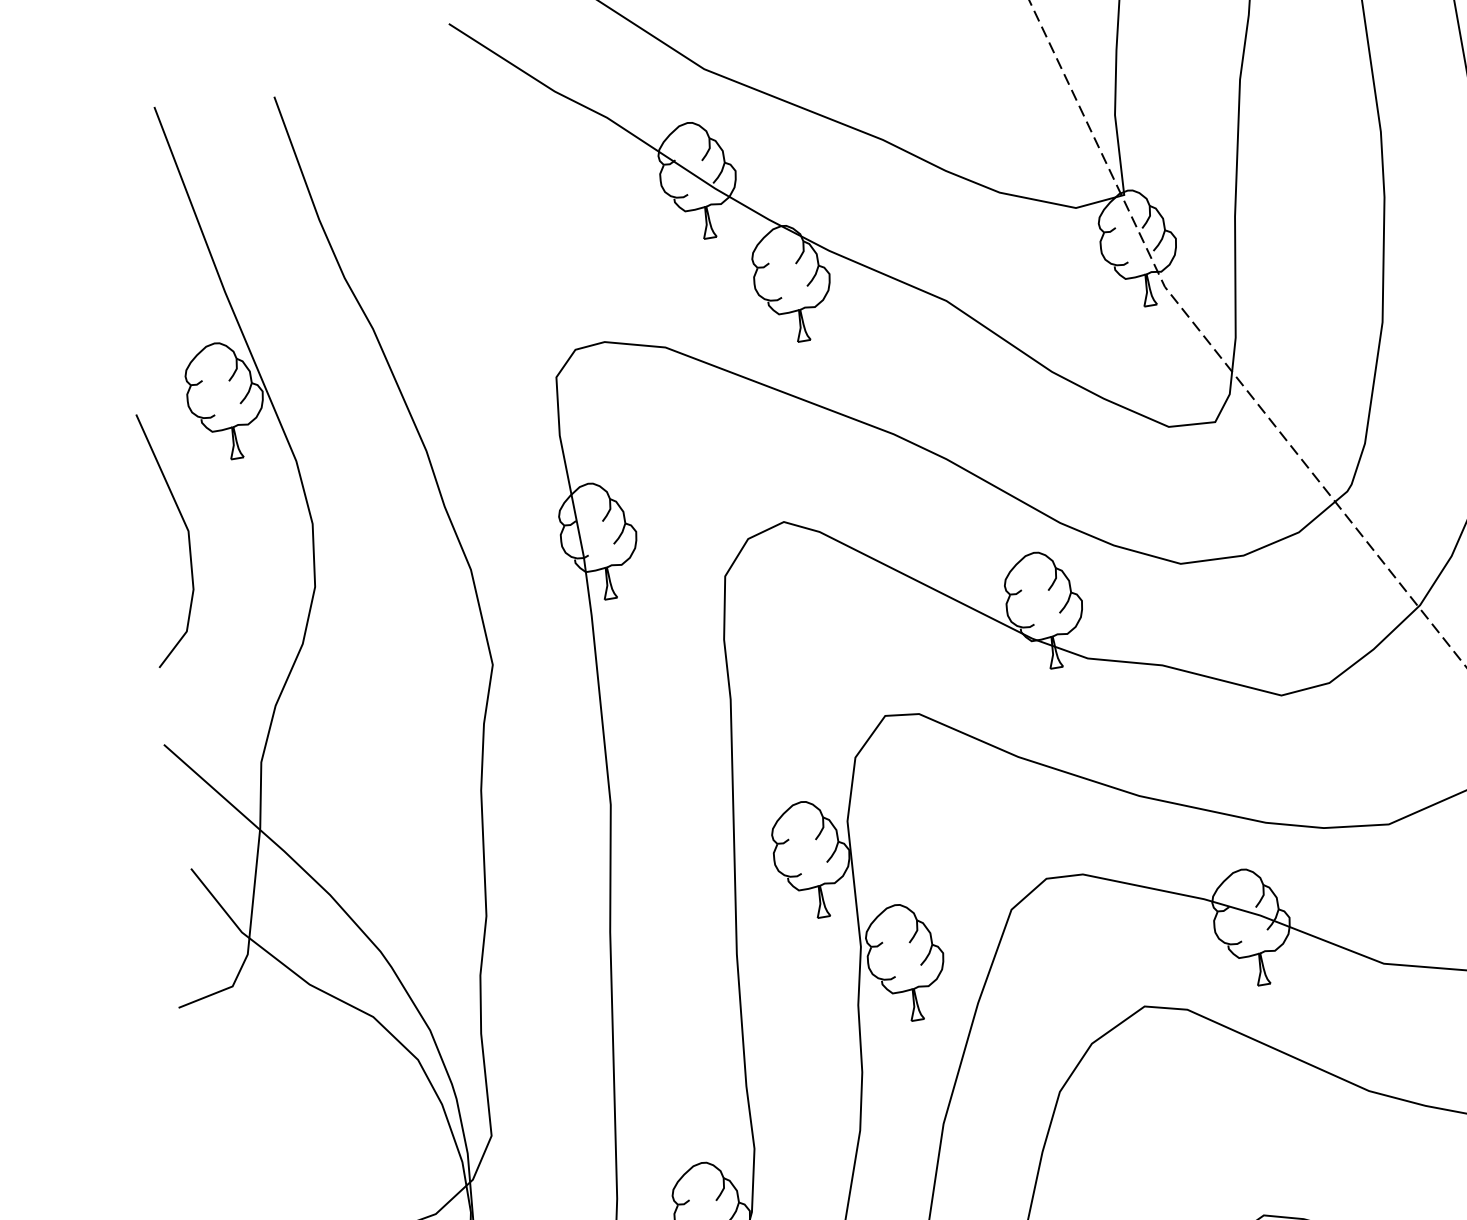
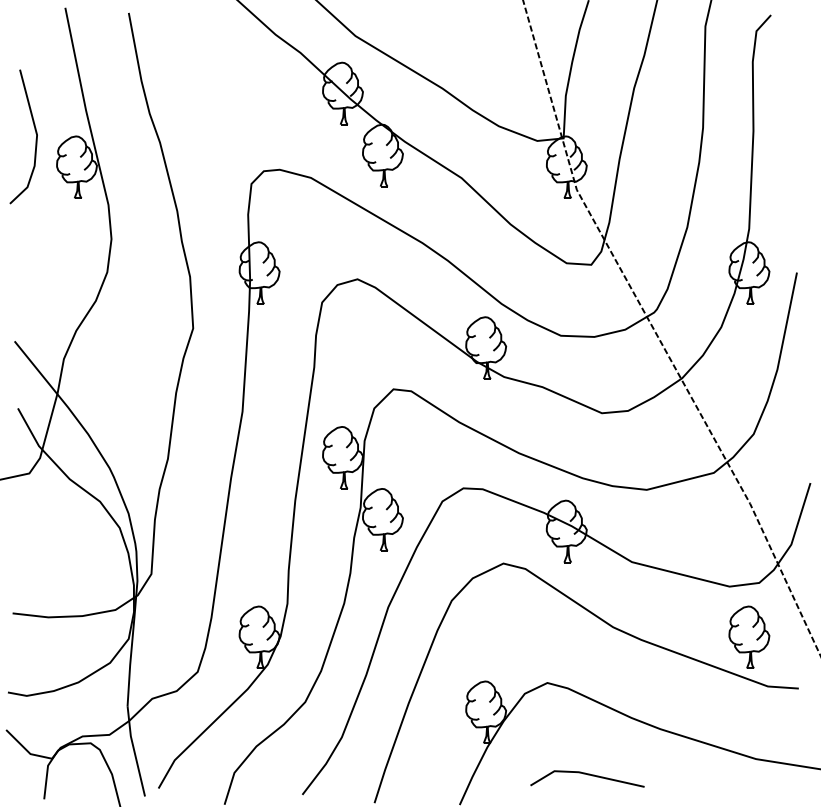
line: (184, 528) -> (35, 133), moved

